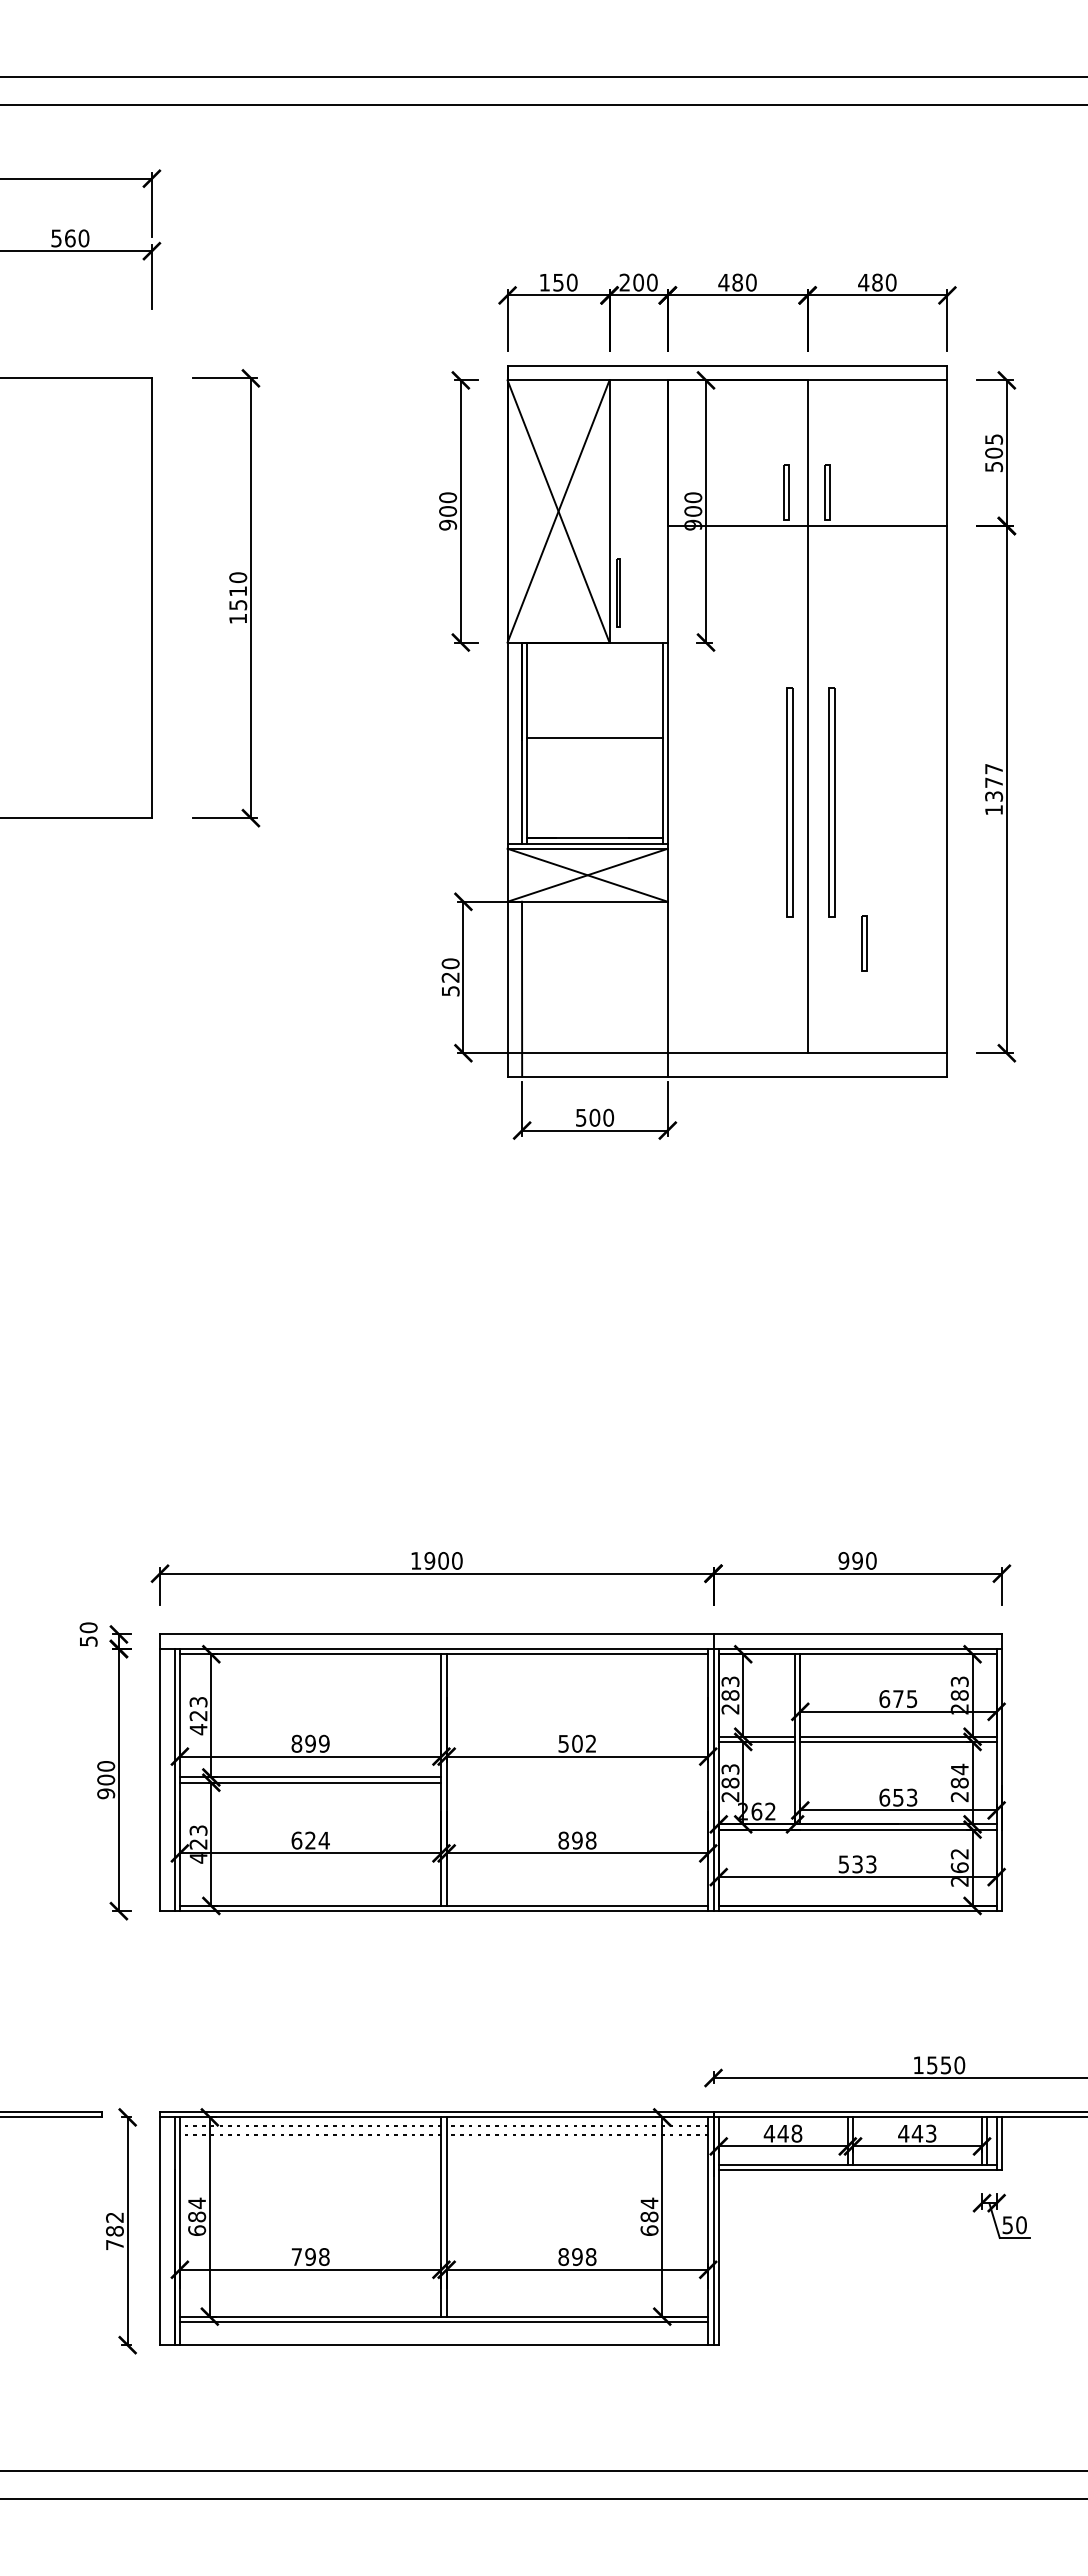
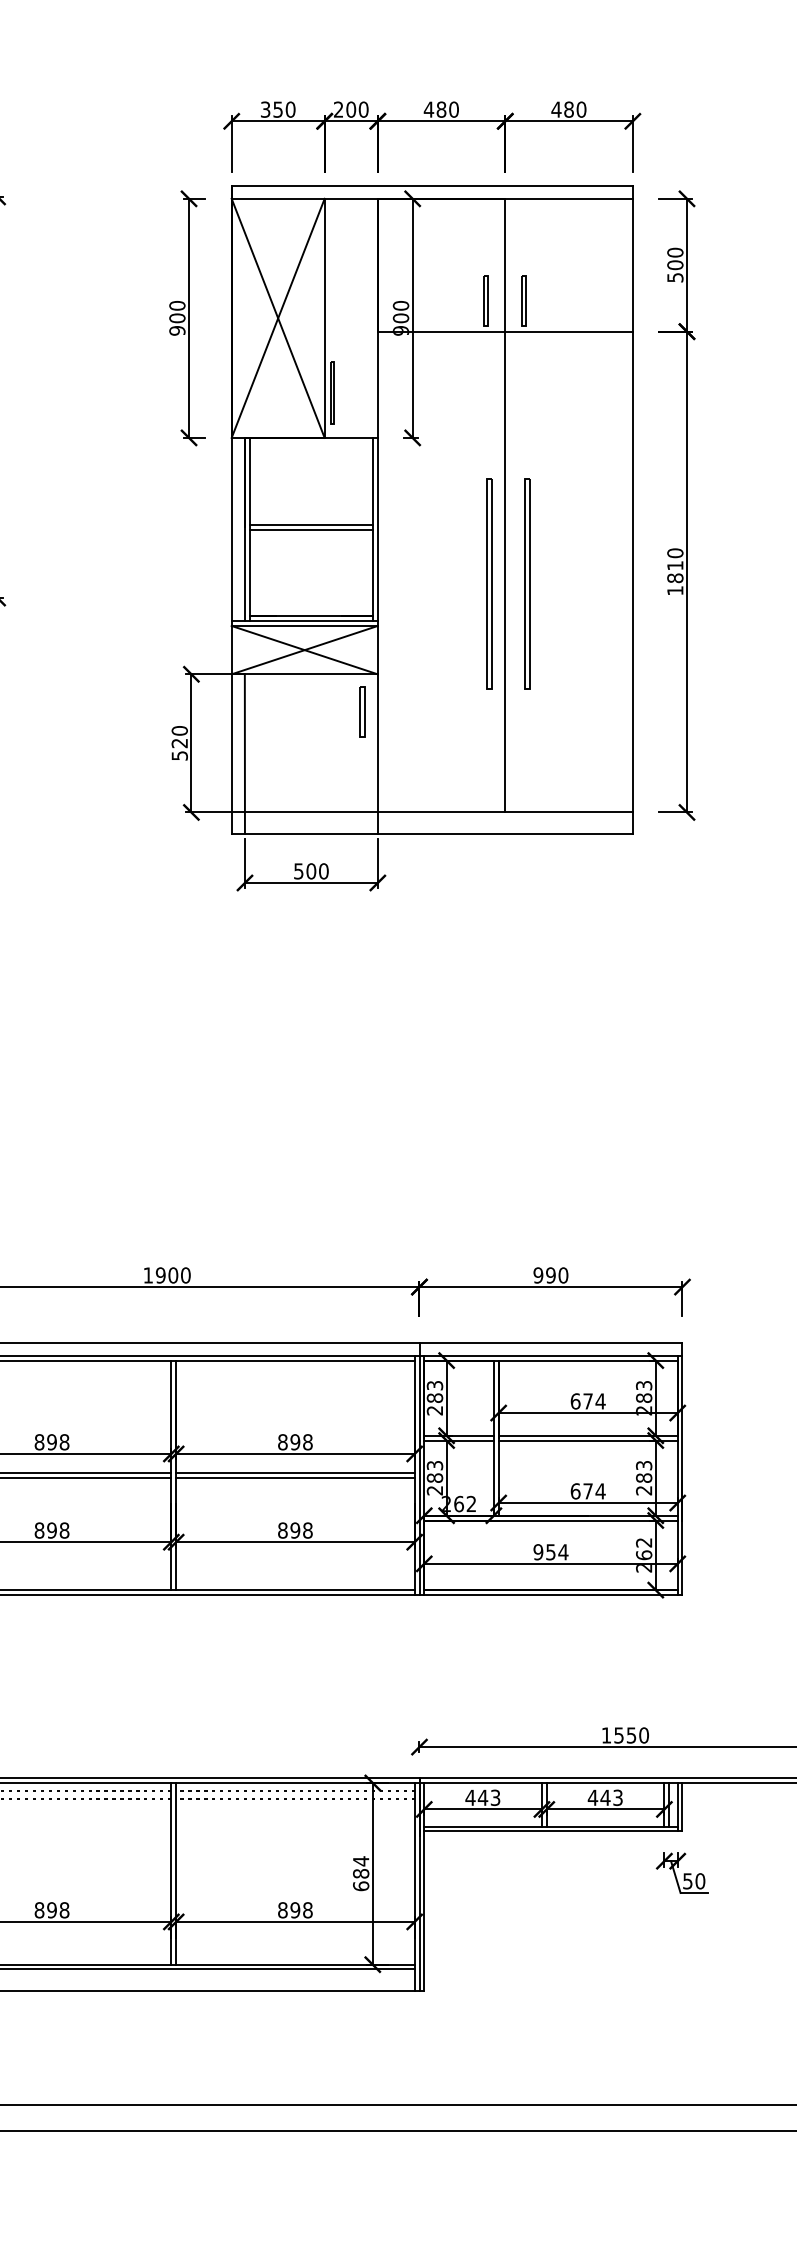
text: (544, 282) -> (265, 109), 150 -> 350
text: (994, 439) -> (675, 252), 505 -> 500
line: (594, 743) -> (310, 529), added
text: (994, 782) -> (675, 565), 1377 -> 1810
part: (864, 943) -> (362, 712), moved
text: (911, 1699) -> (600, 1401), 675 -> 674
text: (324, 1743) -> (64, 1441), 899 -> 898
text: (577, 1743) -> (295, 1441), 502 -> 898
text: (959, 1769) -> (643, 1465), 284 -> 283
line: (577, 1777) -> (295, 1472), added
line: (577, 1782) -> (295, 1477), added
text: (905, 1797) -> (594, 1491), 653 -> 674
text: (310, 1840) -> (51, 1530), 624 -> 898
text: (857, 1864) -> (550, 1552), 533 -> 954
text: (796, 2133) -> (495, 1797), 448 -> 443
text: (296, 2256) -> (39, 1909), 798 -> 898

